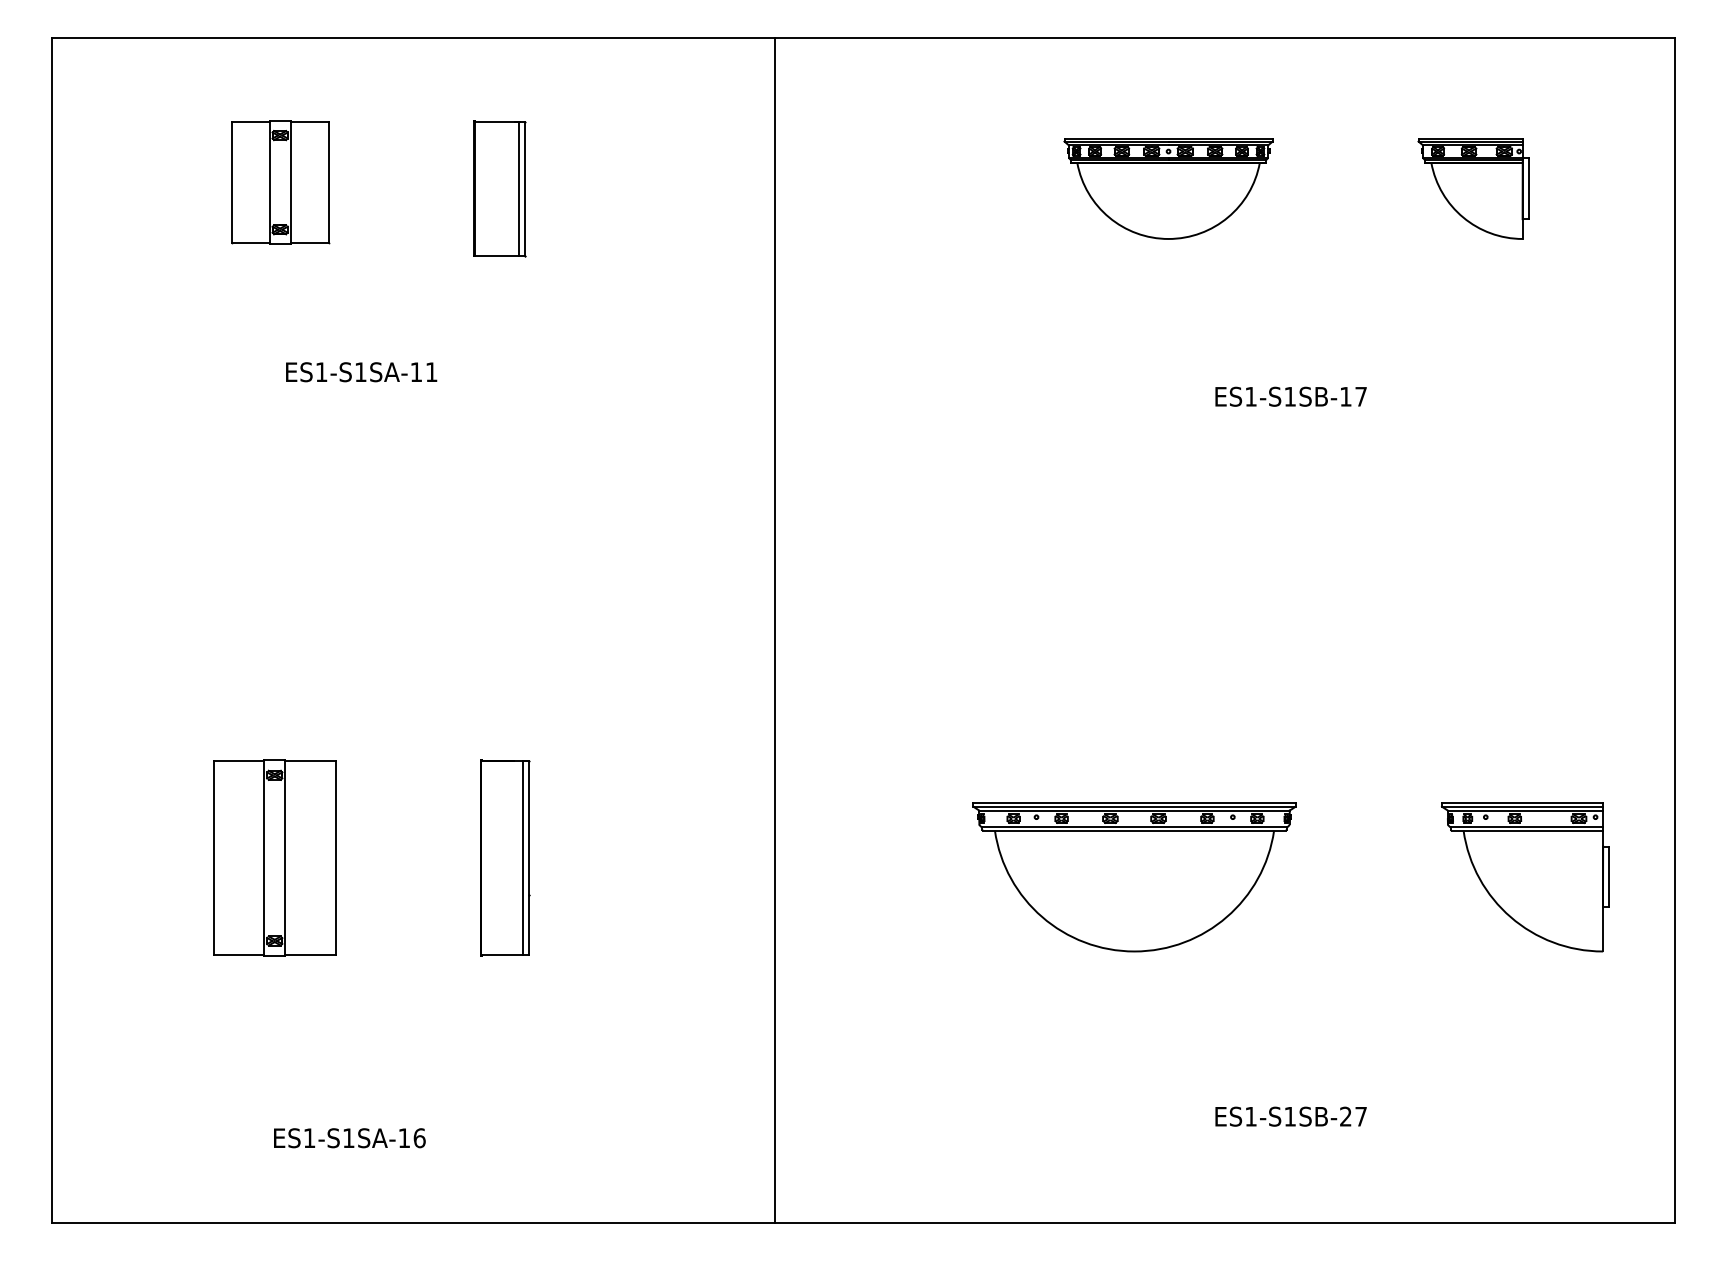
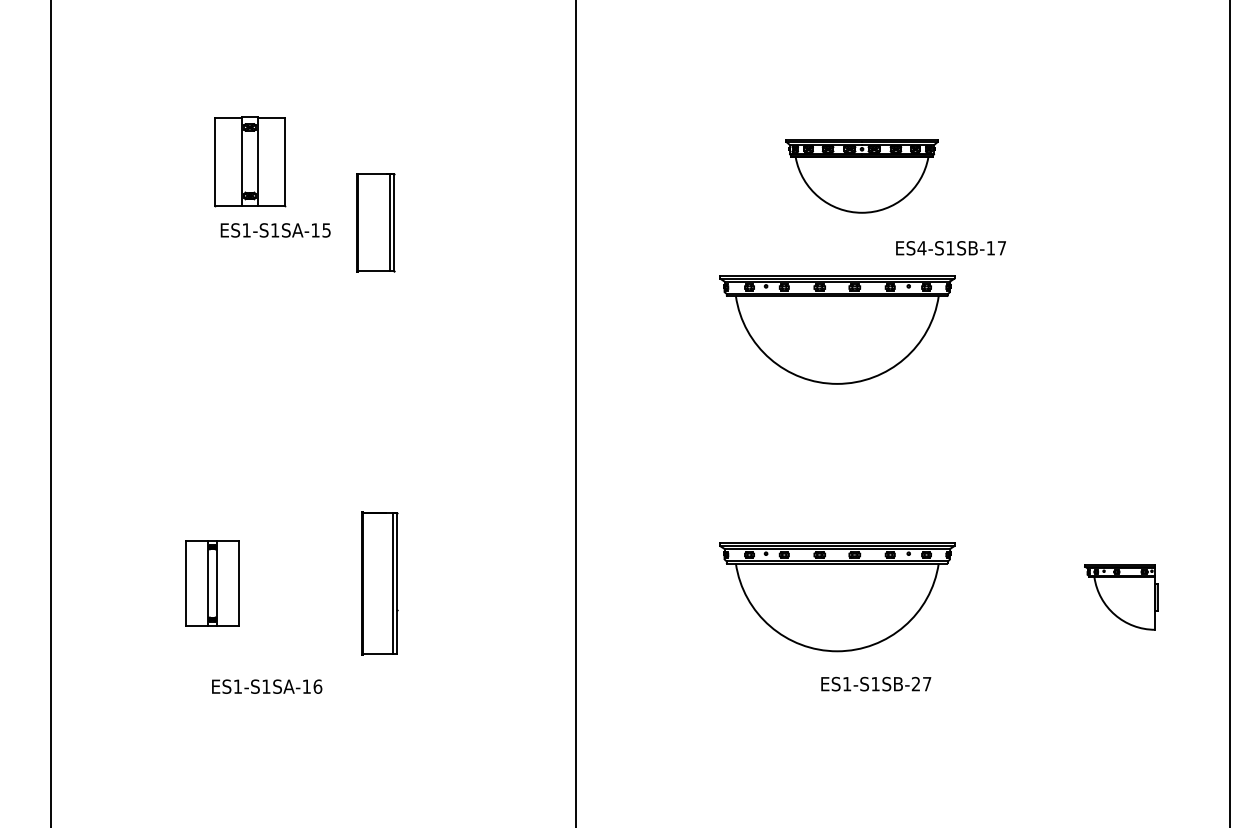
part: (280, 182) -> (250, 161), moved
part: (499, 188) -> (375, 222), moved
part: (1168, 188) -> (862, 176), moved
part: (1473, 188) -> (1083, 96), removed
text: (431, 372) -> (326, 230), ES1-S1SA-11 -> ES1-S1SA-15
text: (1250, 396) -> (921, 248), ES1-S1SB-17 -> ES4-S1SB-17
part: (1134, 509) -> (837, 330), added
part: (274, 857) -> (212, 583), size x0.6
part: (1525, 877) -> (1121, 597), size x0.6
text: (1290, 1116) -> (875, 684), moved
text: (349, 1138) -> (266, 686), moved

